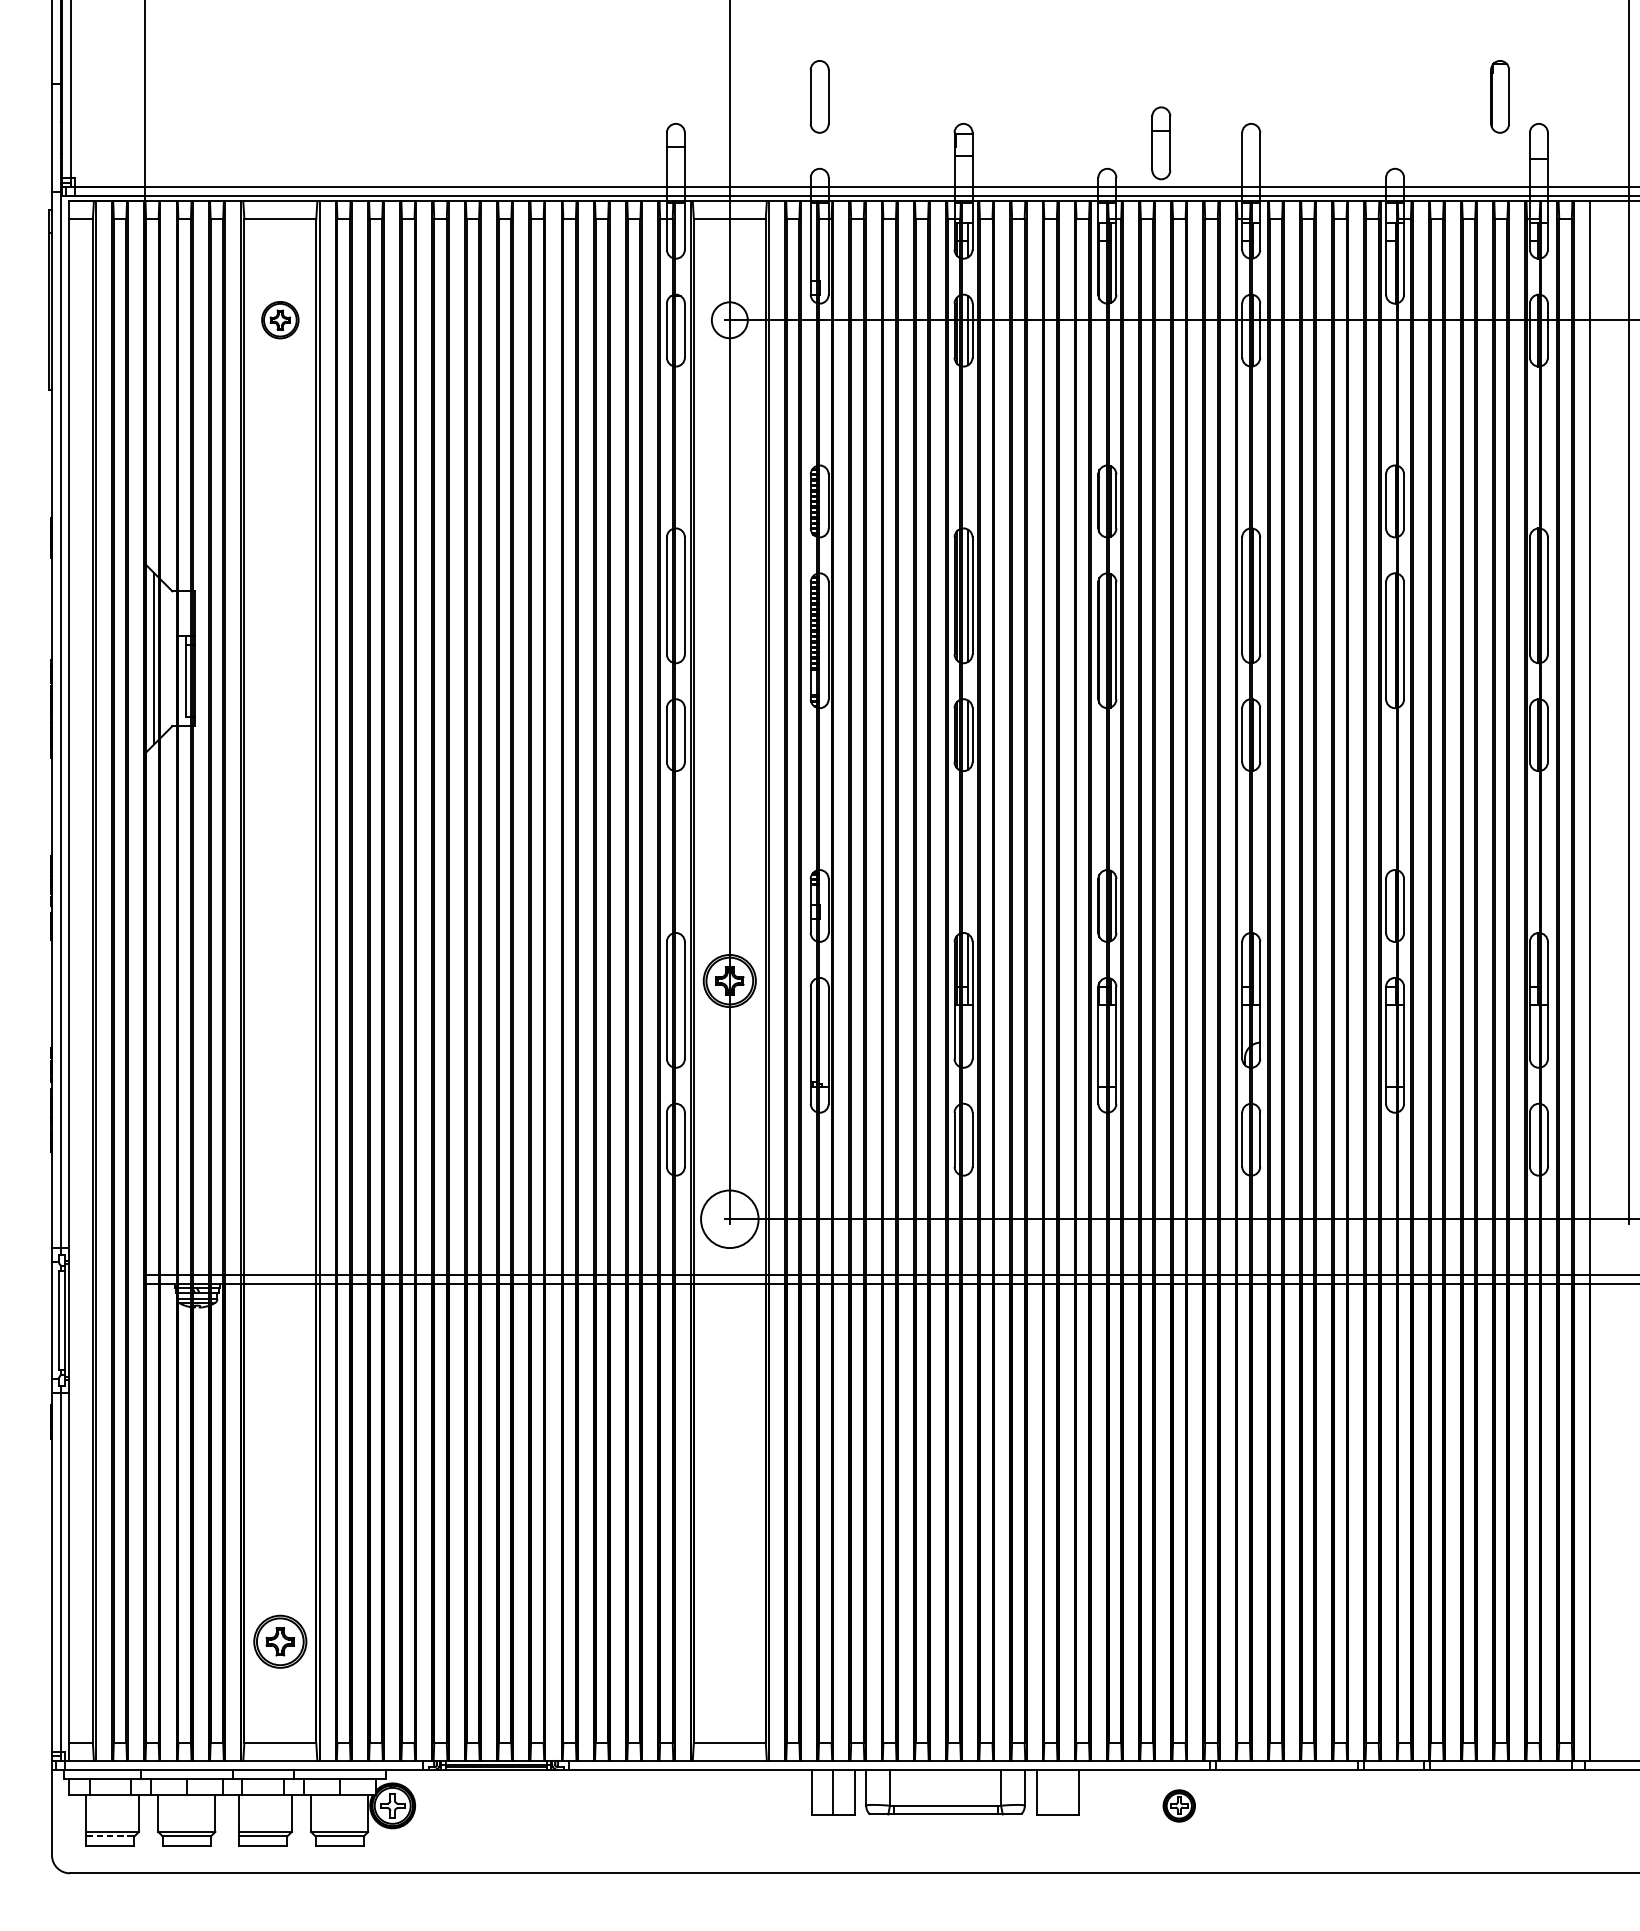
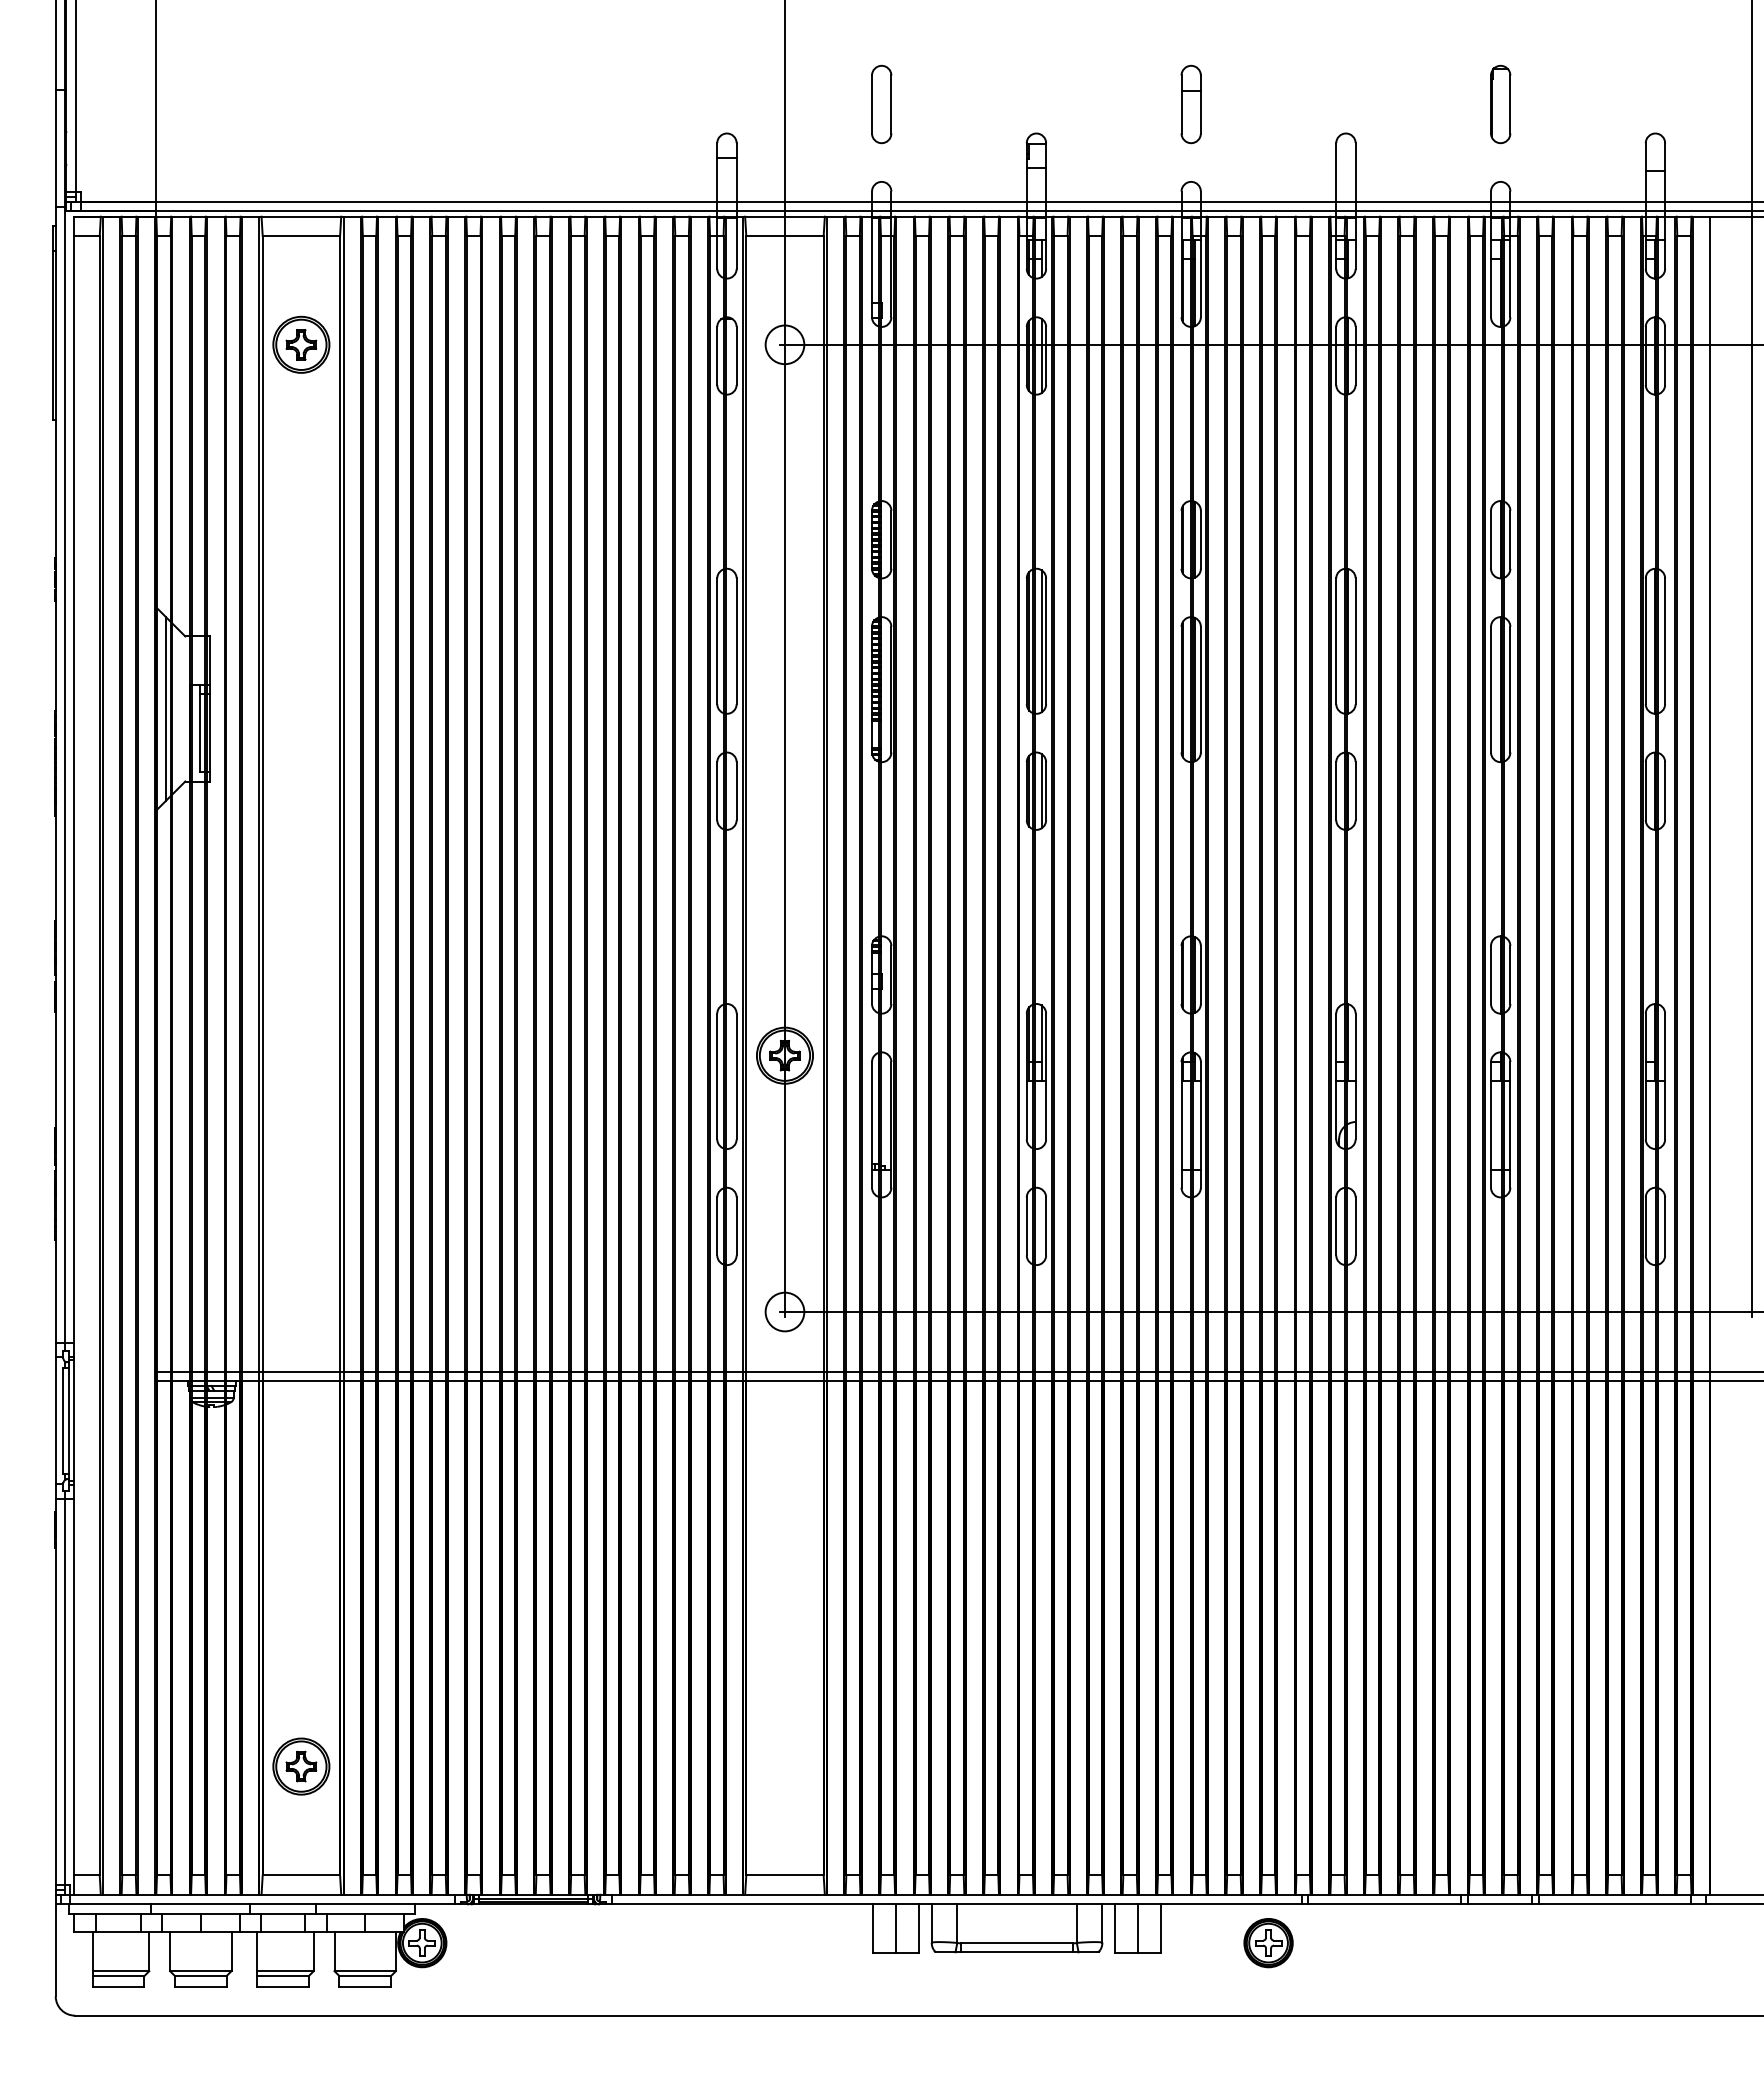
part: (1499, 96) -> (1500, 104), moved
part: (1160, 143) -> (1190, 104), moved
part: (280, 319) -> (301, 344), size x1.43
circle: (729, 1218) -> (784, 1311), size x0.62
line: (1057, 1792) -> (1137, 1928), added
part: (1179, 1806) -> (1268, 1943), size x1.43
line: (110, 1836) -> (118, 1976), dashed -> solid

